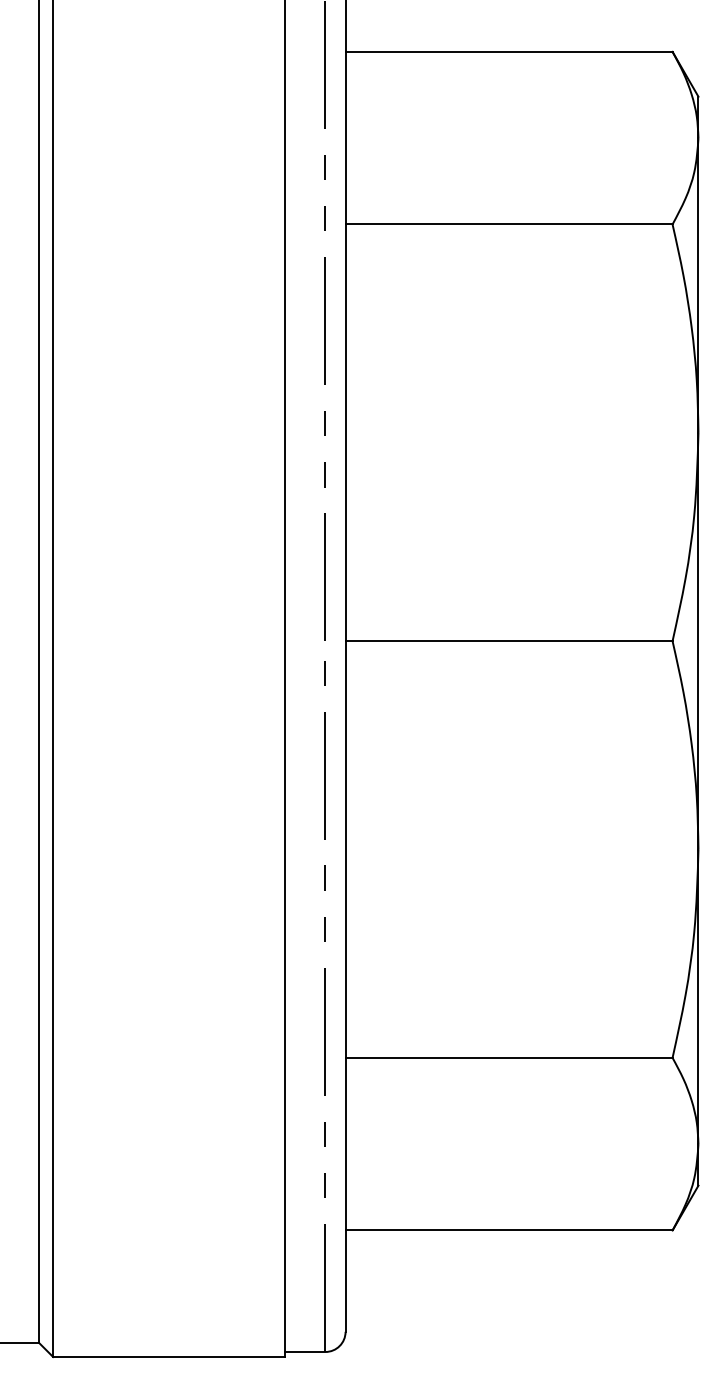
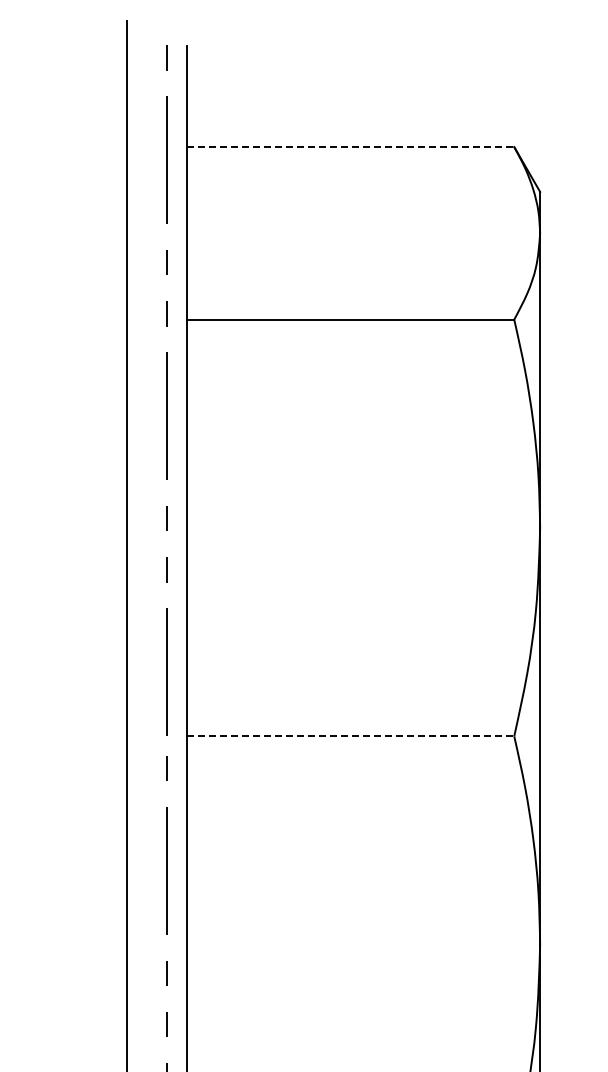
line: (509, 51) -> (351, 146), solid -> dashed
line: (509, 641) -> (351, 736), solid -> dashed

